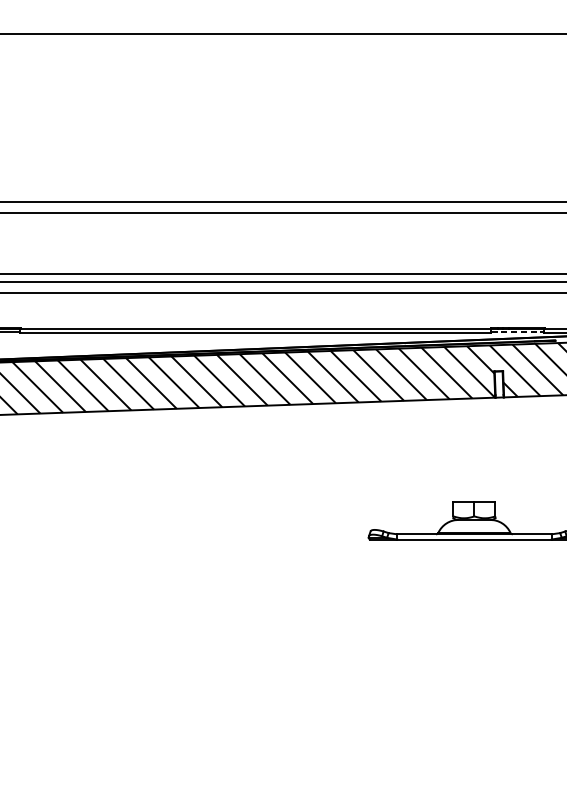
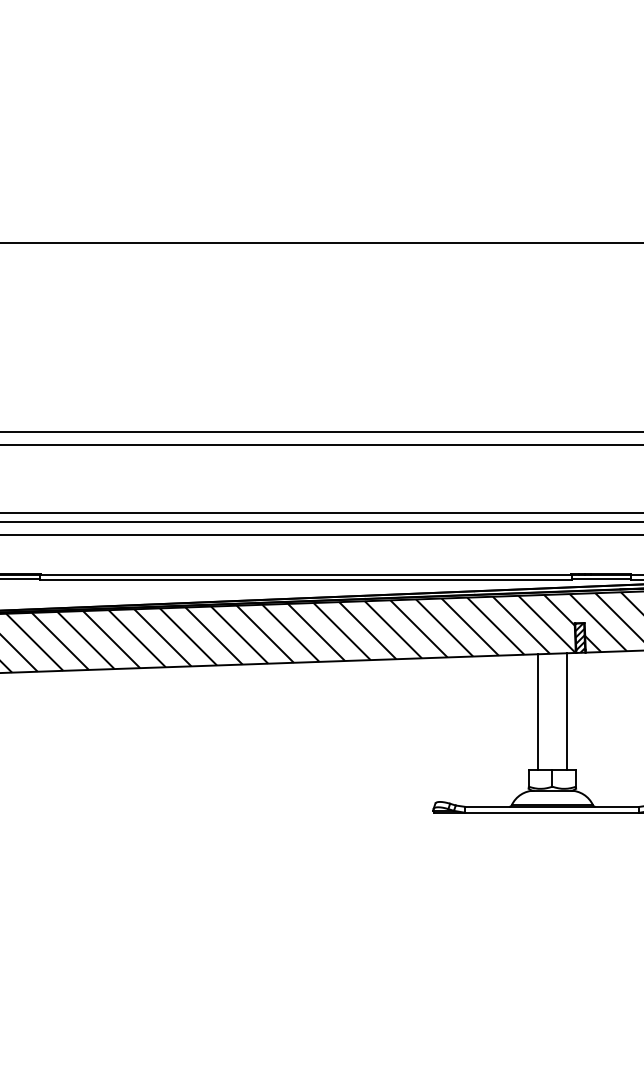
line: (518, 332) -> (601, 579), dashed -> solid
hatch: (499, 383) -> (580, 637), added
line: (487, 449) -> (567, 711), added
line: (461, 450) -> (537, 712), added

